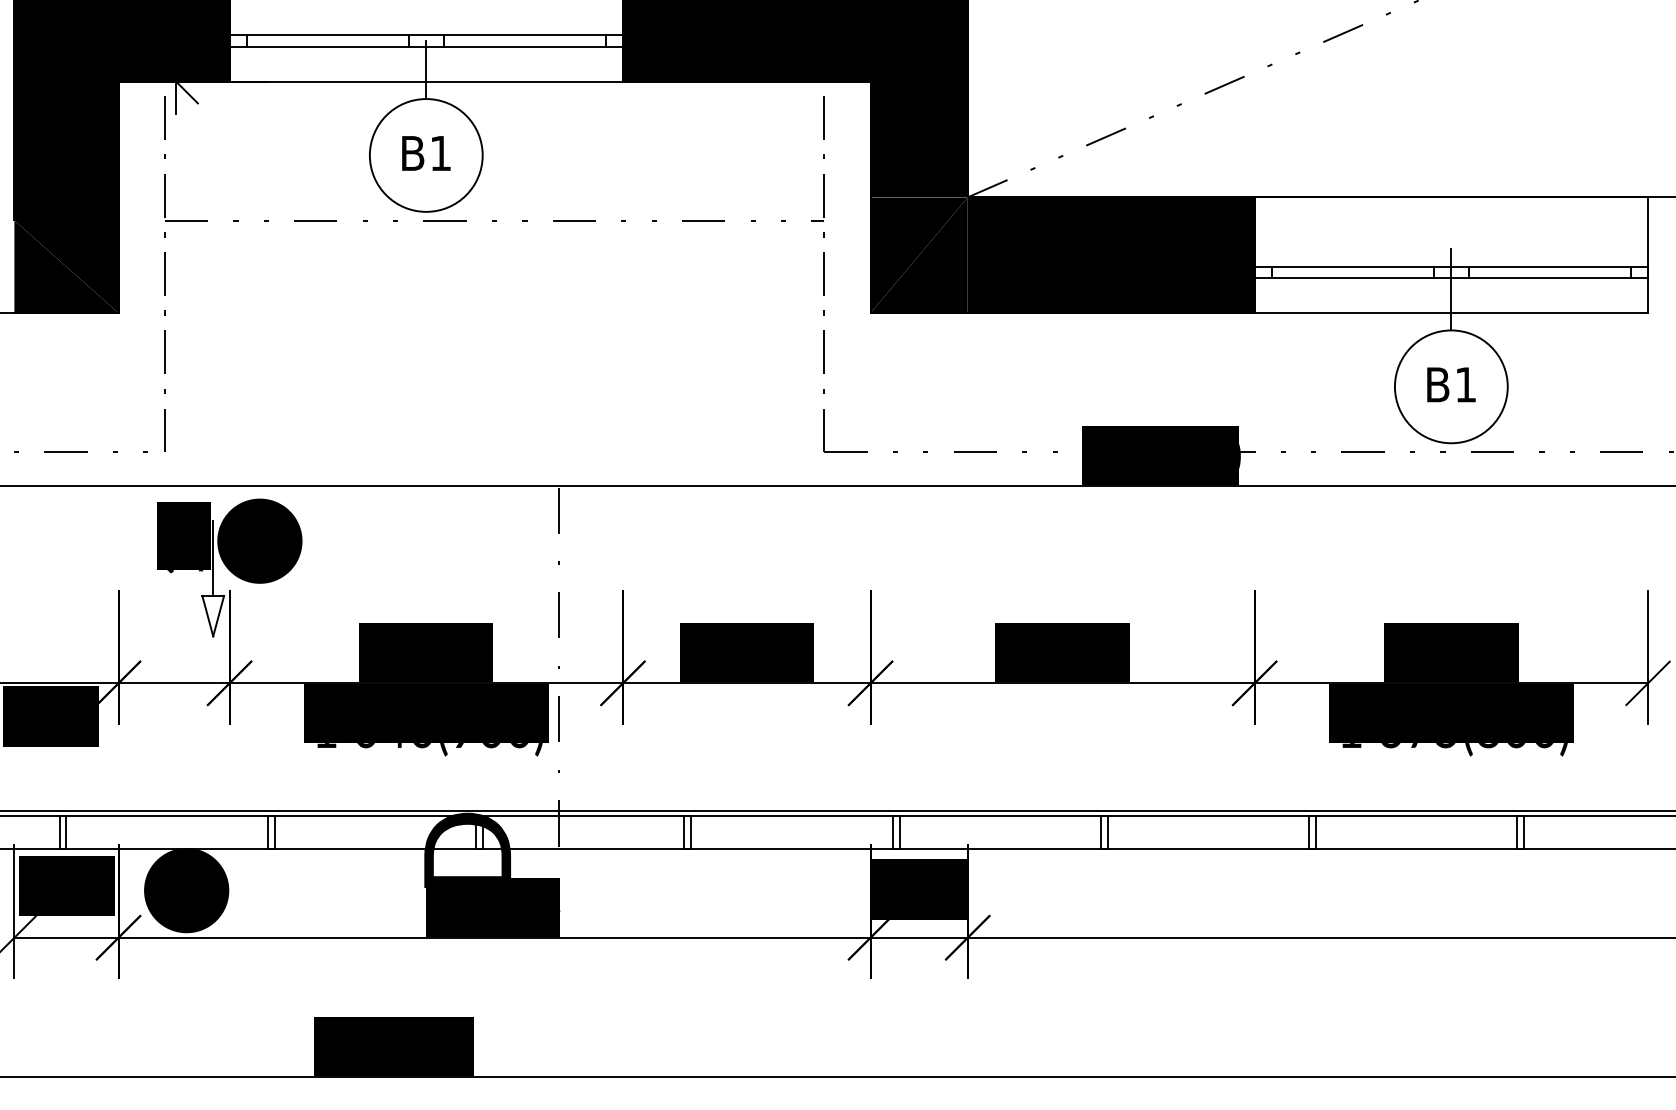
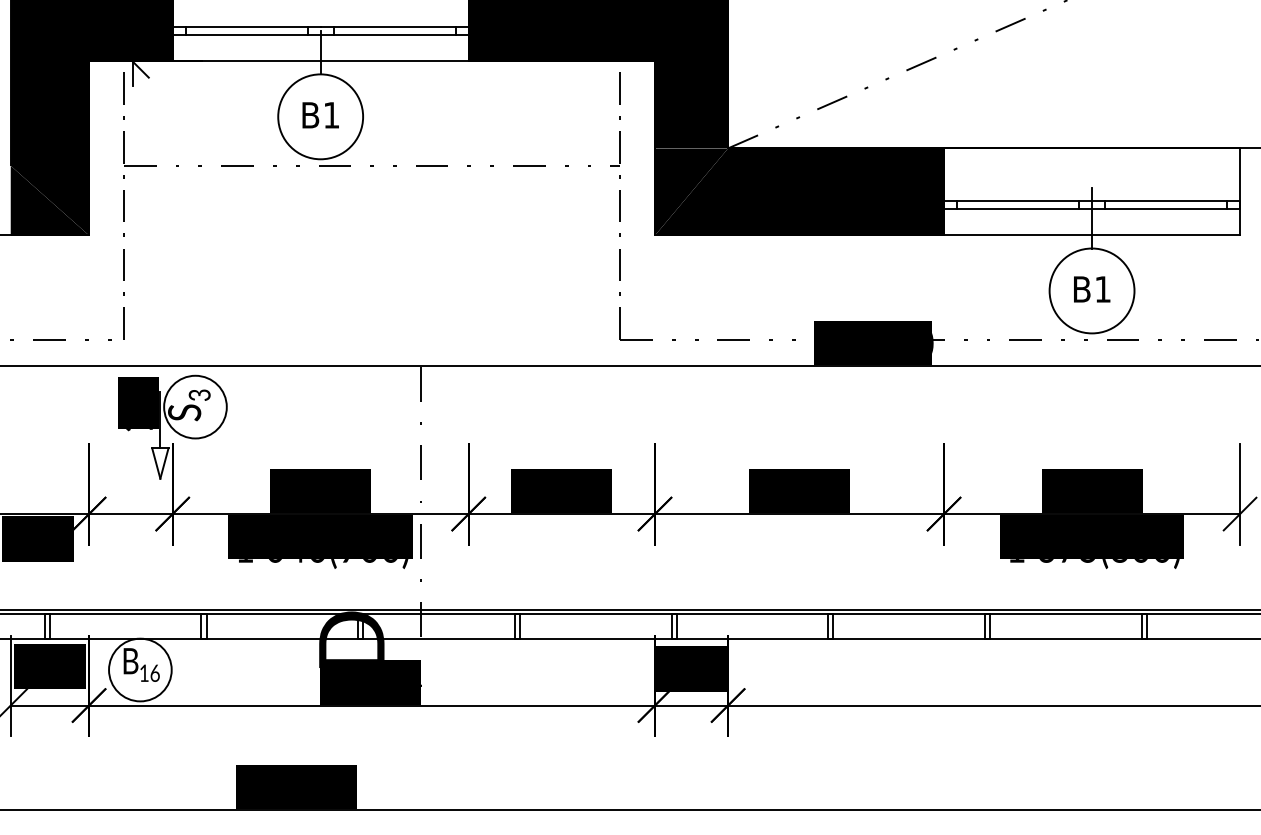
fill: (259, 540) -> (195, 406), removed
fill: (186, 890) -> (140, 669), removed

